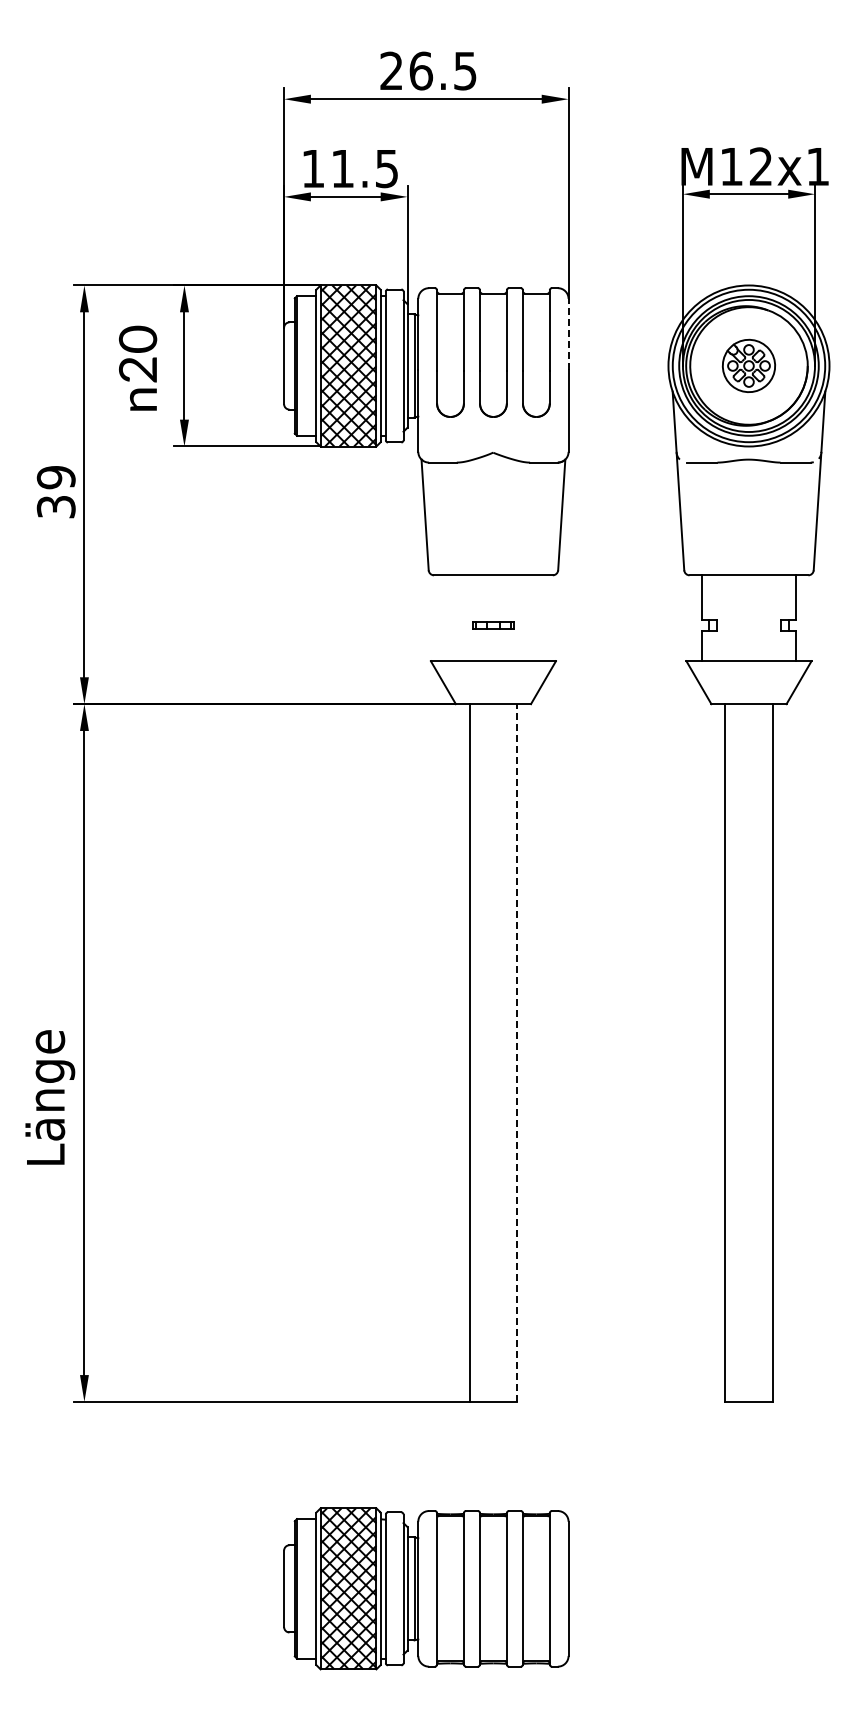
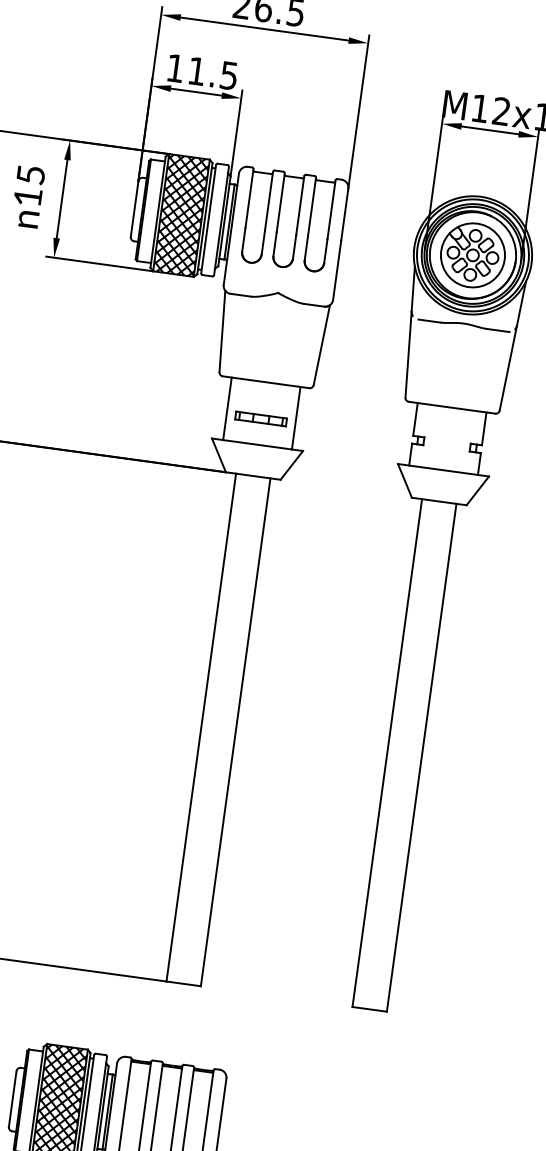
line: (568, 334) -> (344, 214), dashed -> solid
text: (137, 353) -> (29, 185), 20 -> 15
part: (748, 365) -> (472, 254), size x1.67
line: (446, 618) -> (227, 409), added
line: (540, 618) -> (296, 418), added
part: (493, 625) -> (261, 418), size x1.67
line: (517, 1053) -> (235, 732), dashed -> solid

